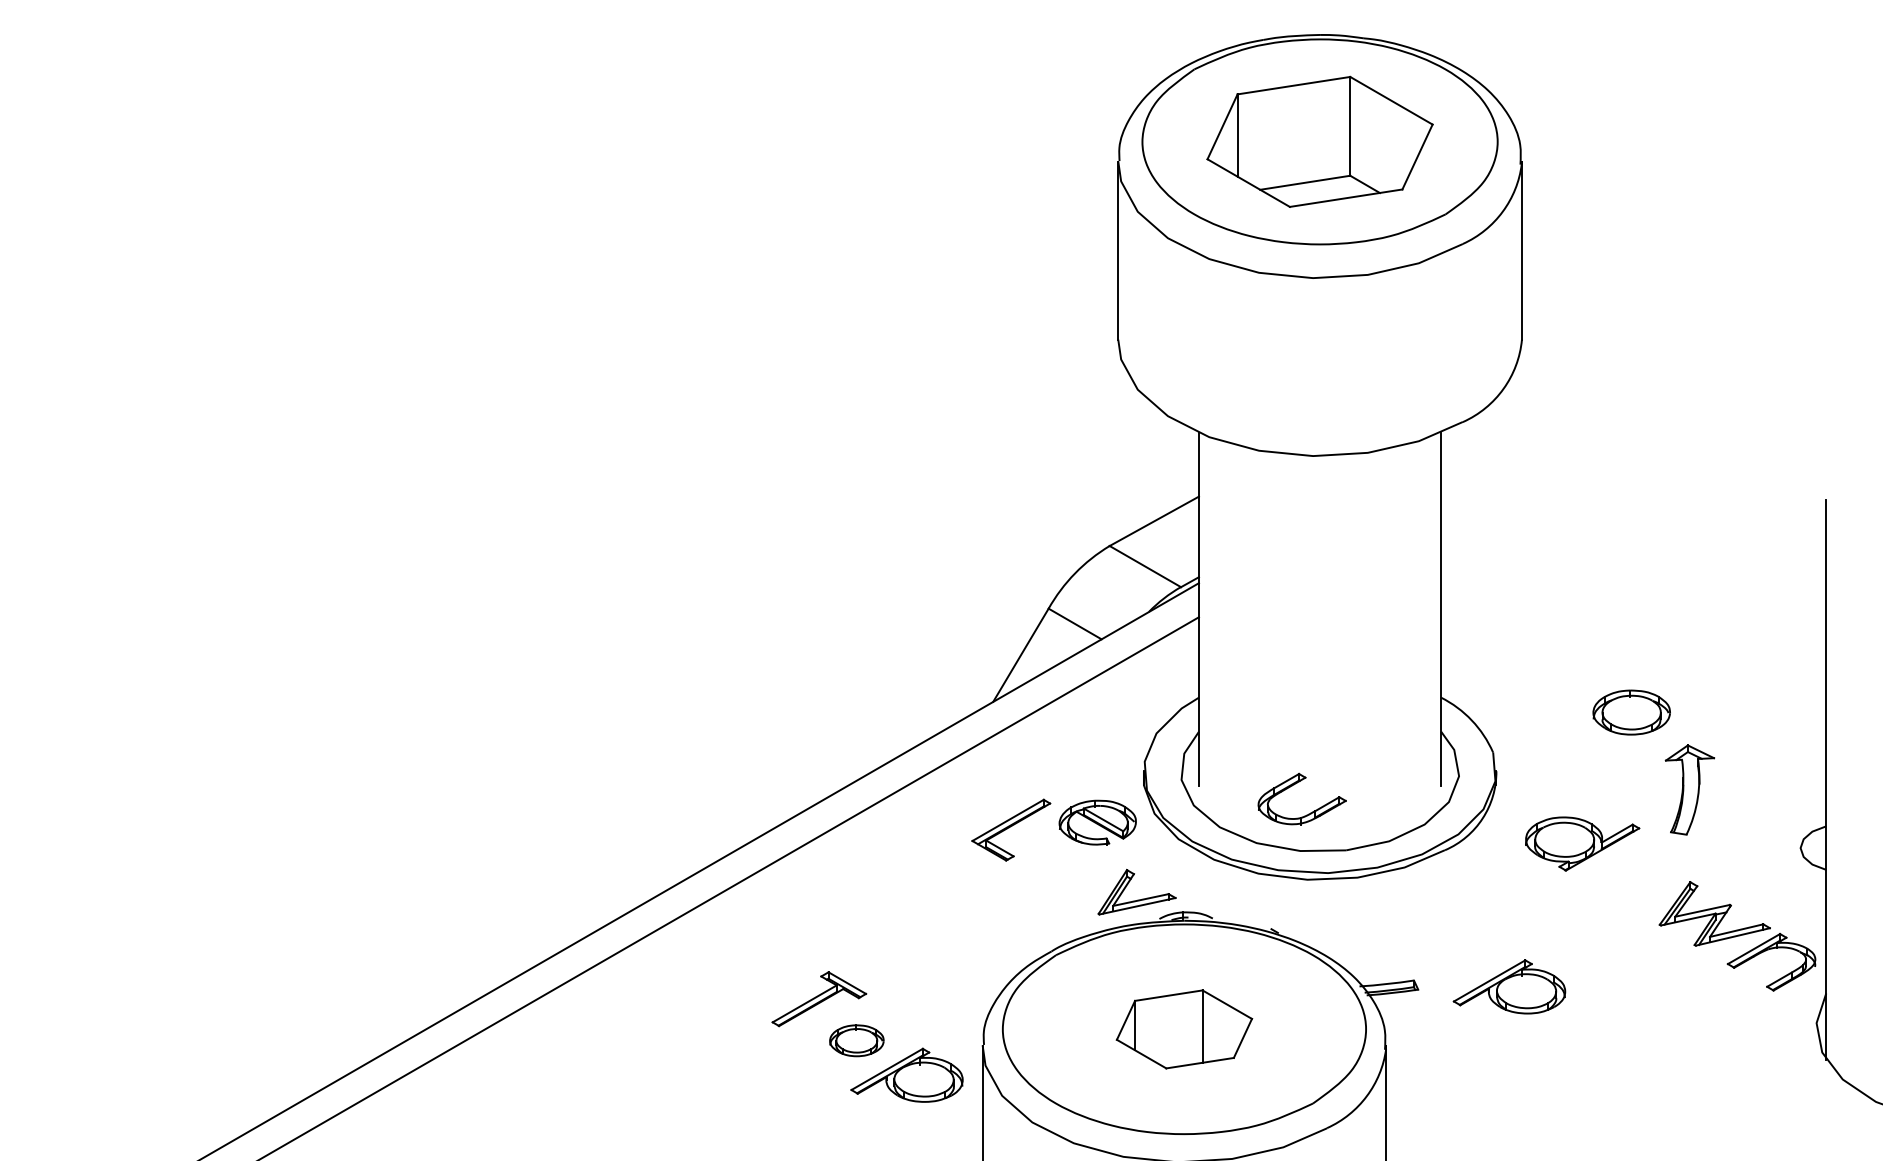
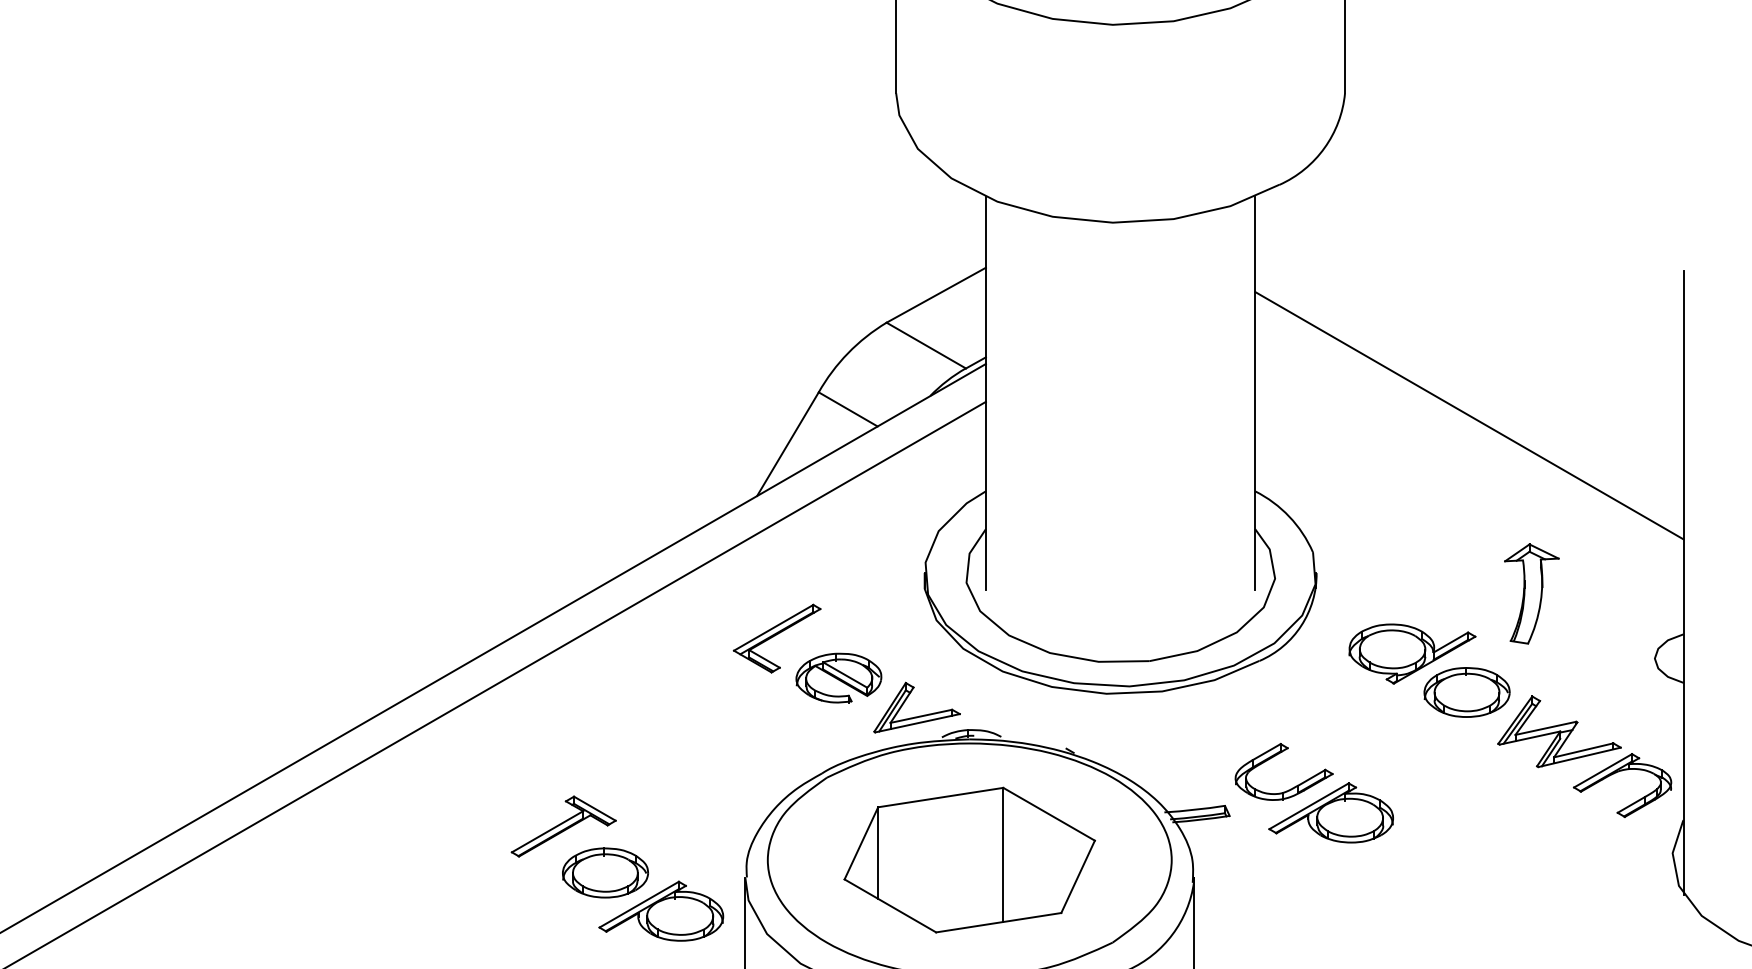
line: (1633, 629) -> (1469, 415), added
part: (1631, 712) -> (1466, 692), moved
part: (1294, 785) -> (1275, 756), moved
part: (1097, 822) -> (838, 677), moved
part: (1184, 1029) -> (969, 860), size x1.67
part: (856, 1040) -> (605, 872), size x1.43

